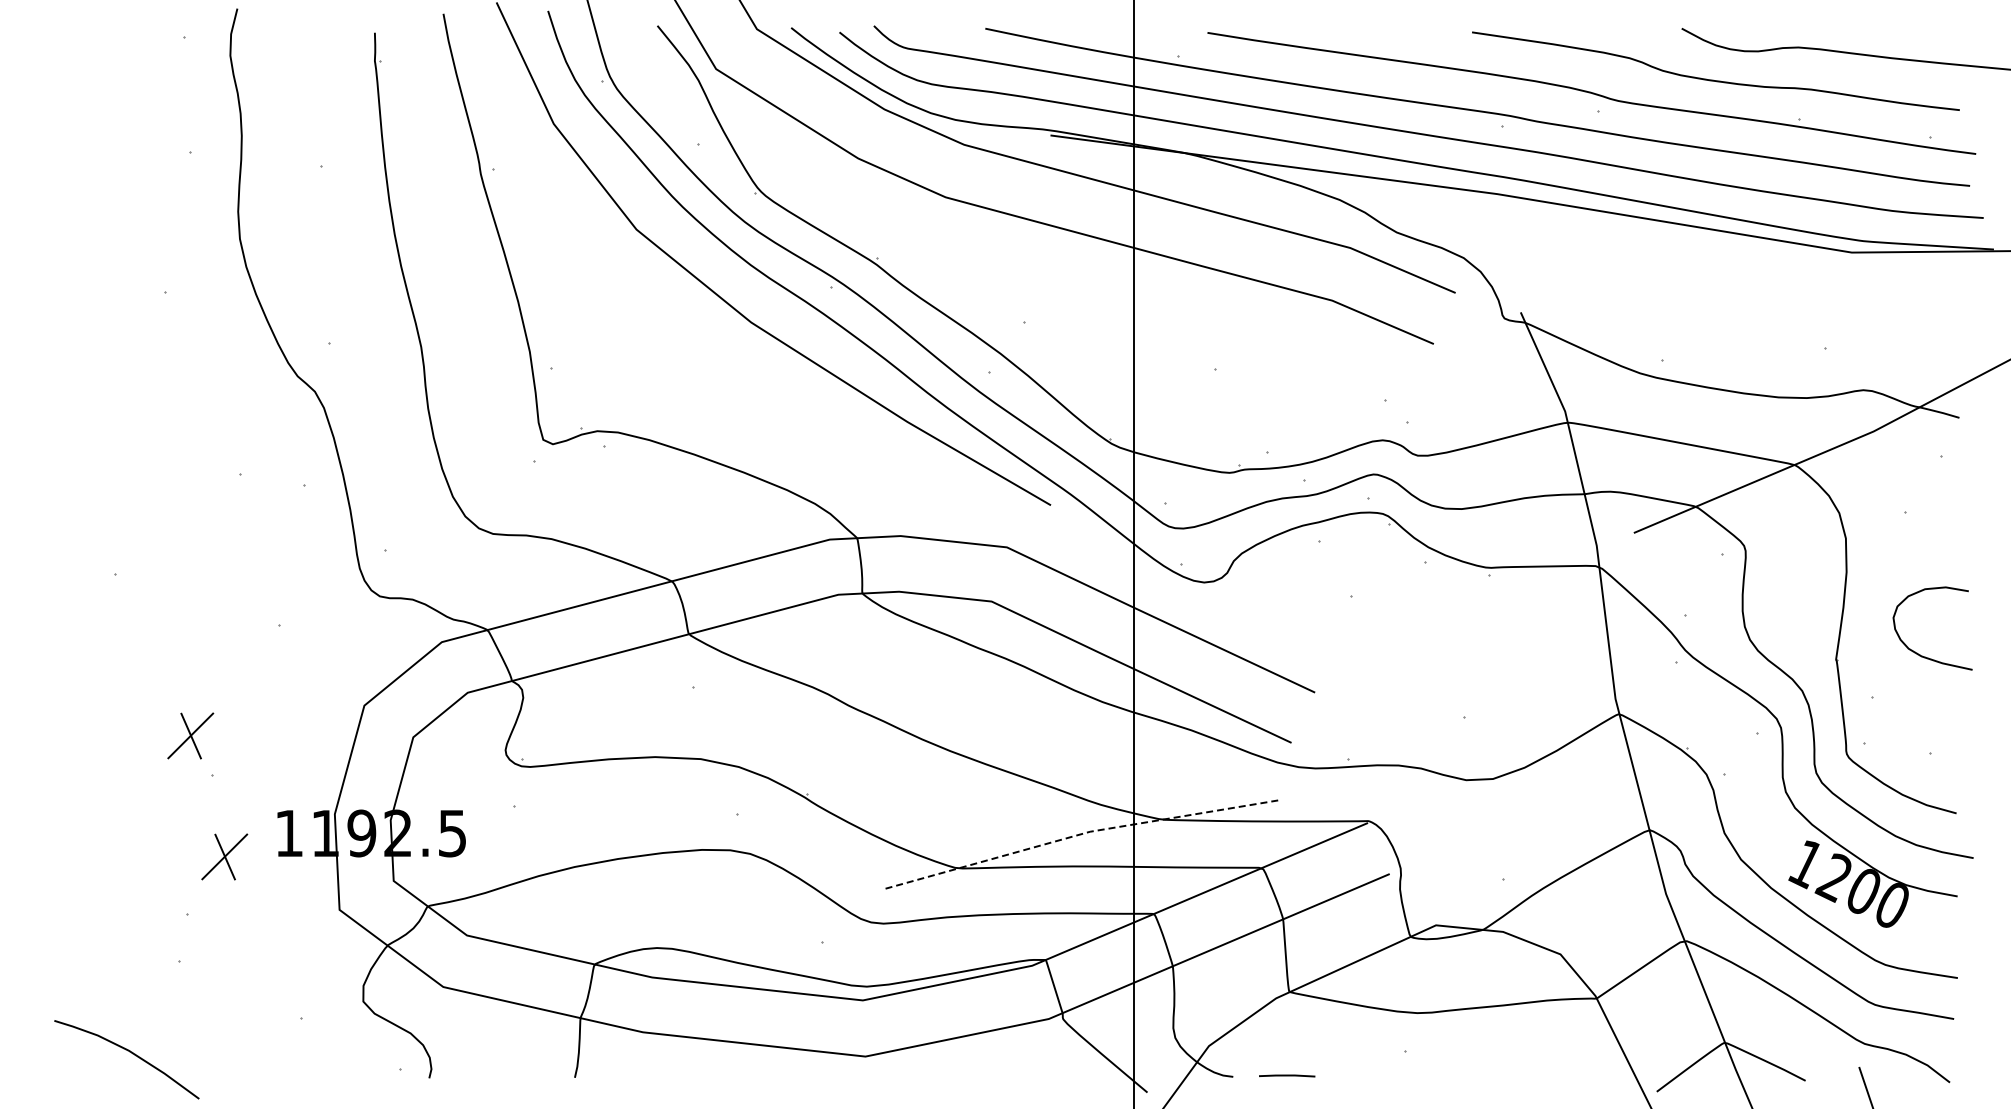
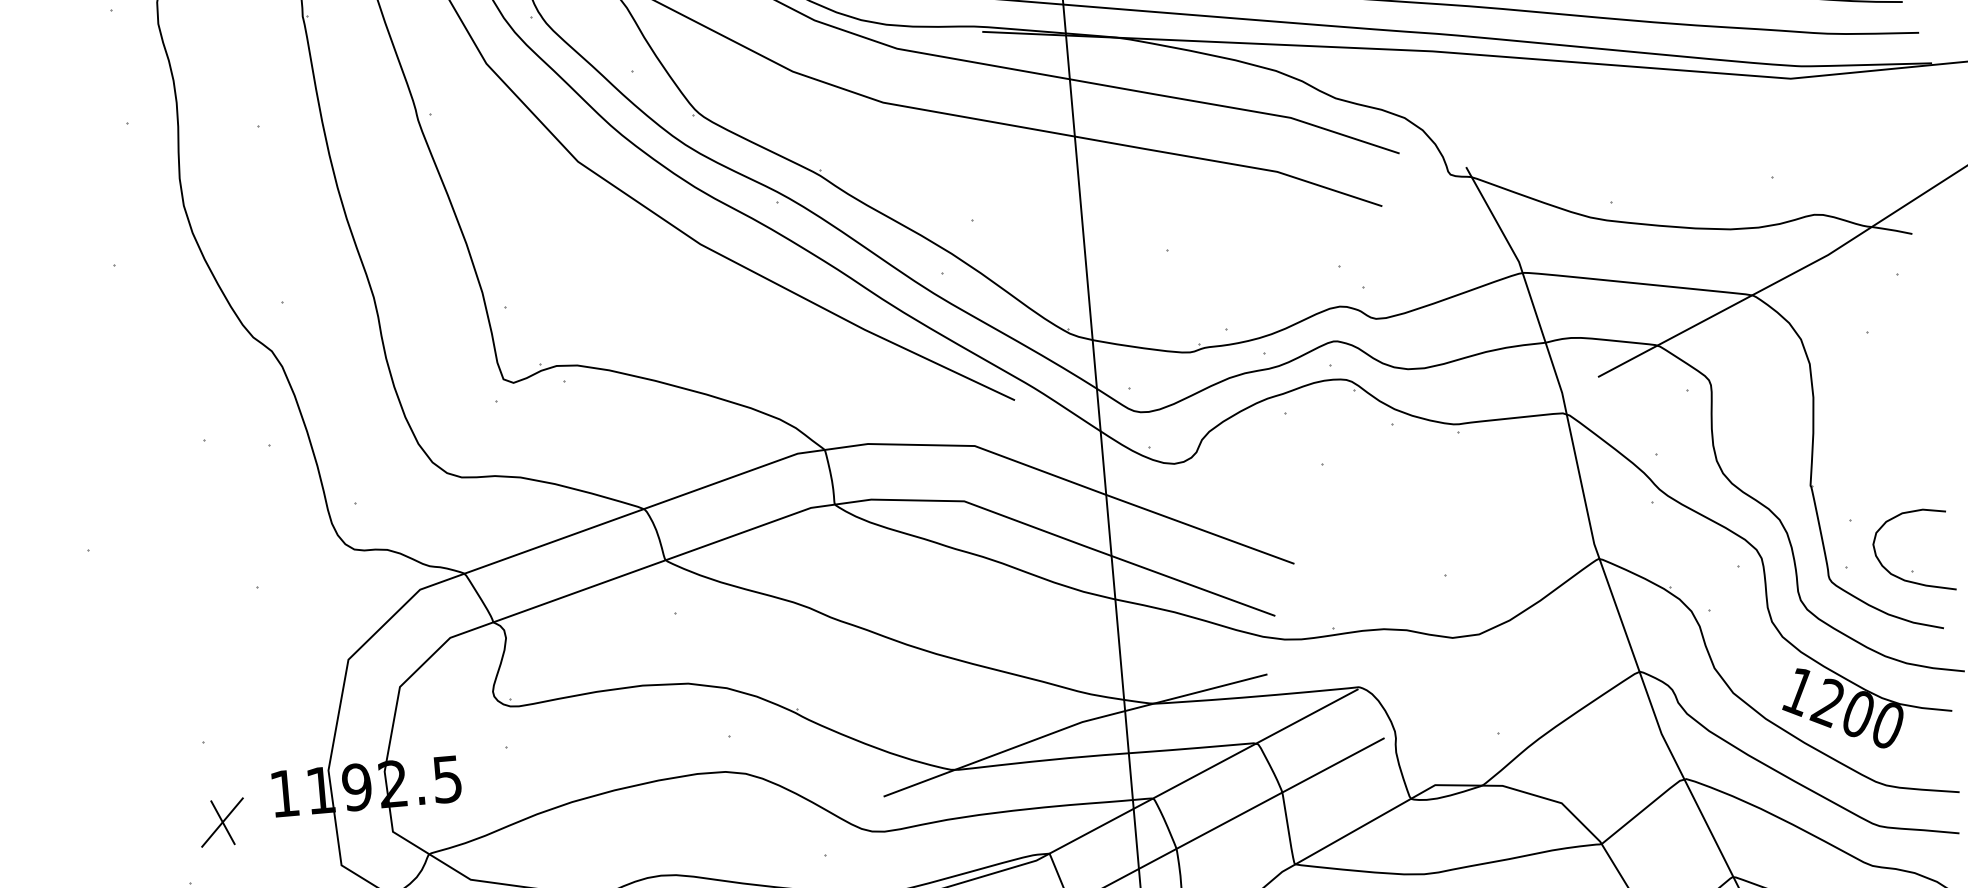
curve: (1917, 652) -> (1900, 576), moved
part: (190, 735) -> (177, 704), removed
line: (1080, 834) -> (1073, 725), dashed -> solid

